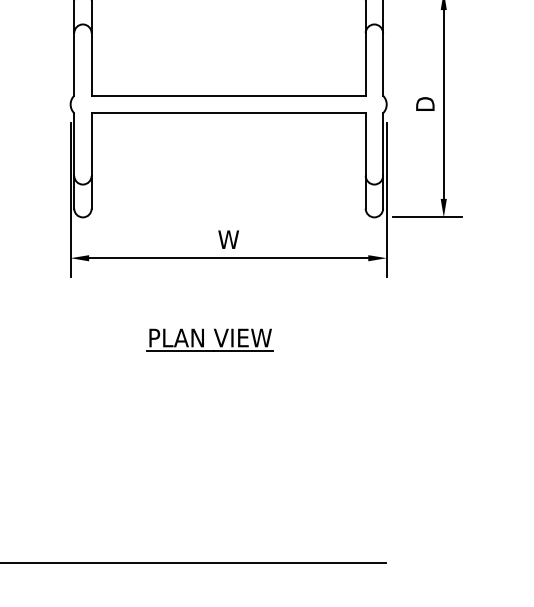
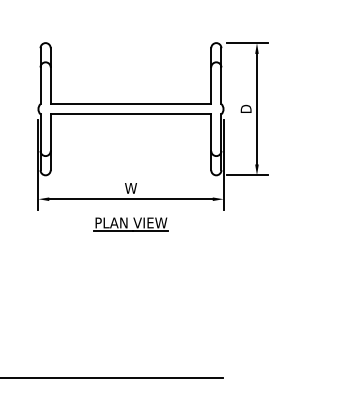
part: (209, 340) -> (130, 224), moved

